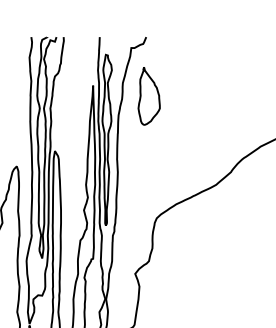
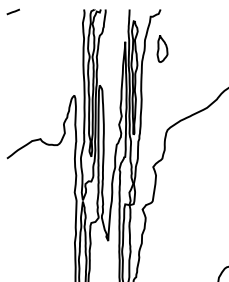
part: (149, 95) -> (162, 48), size x0.7

